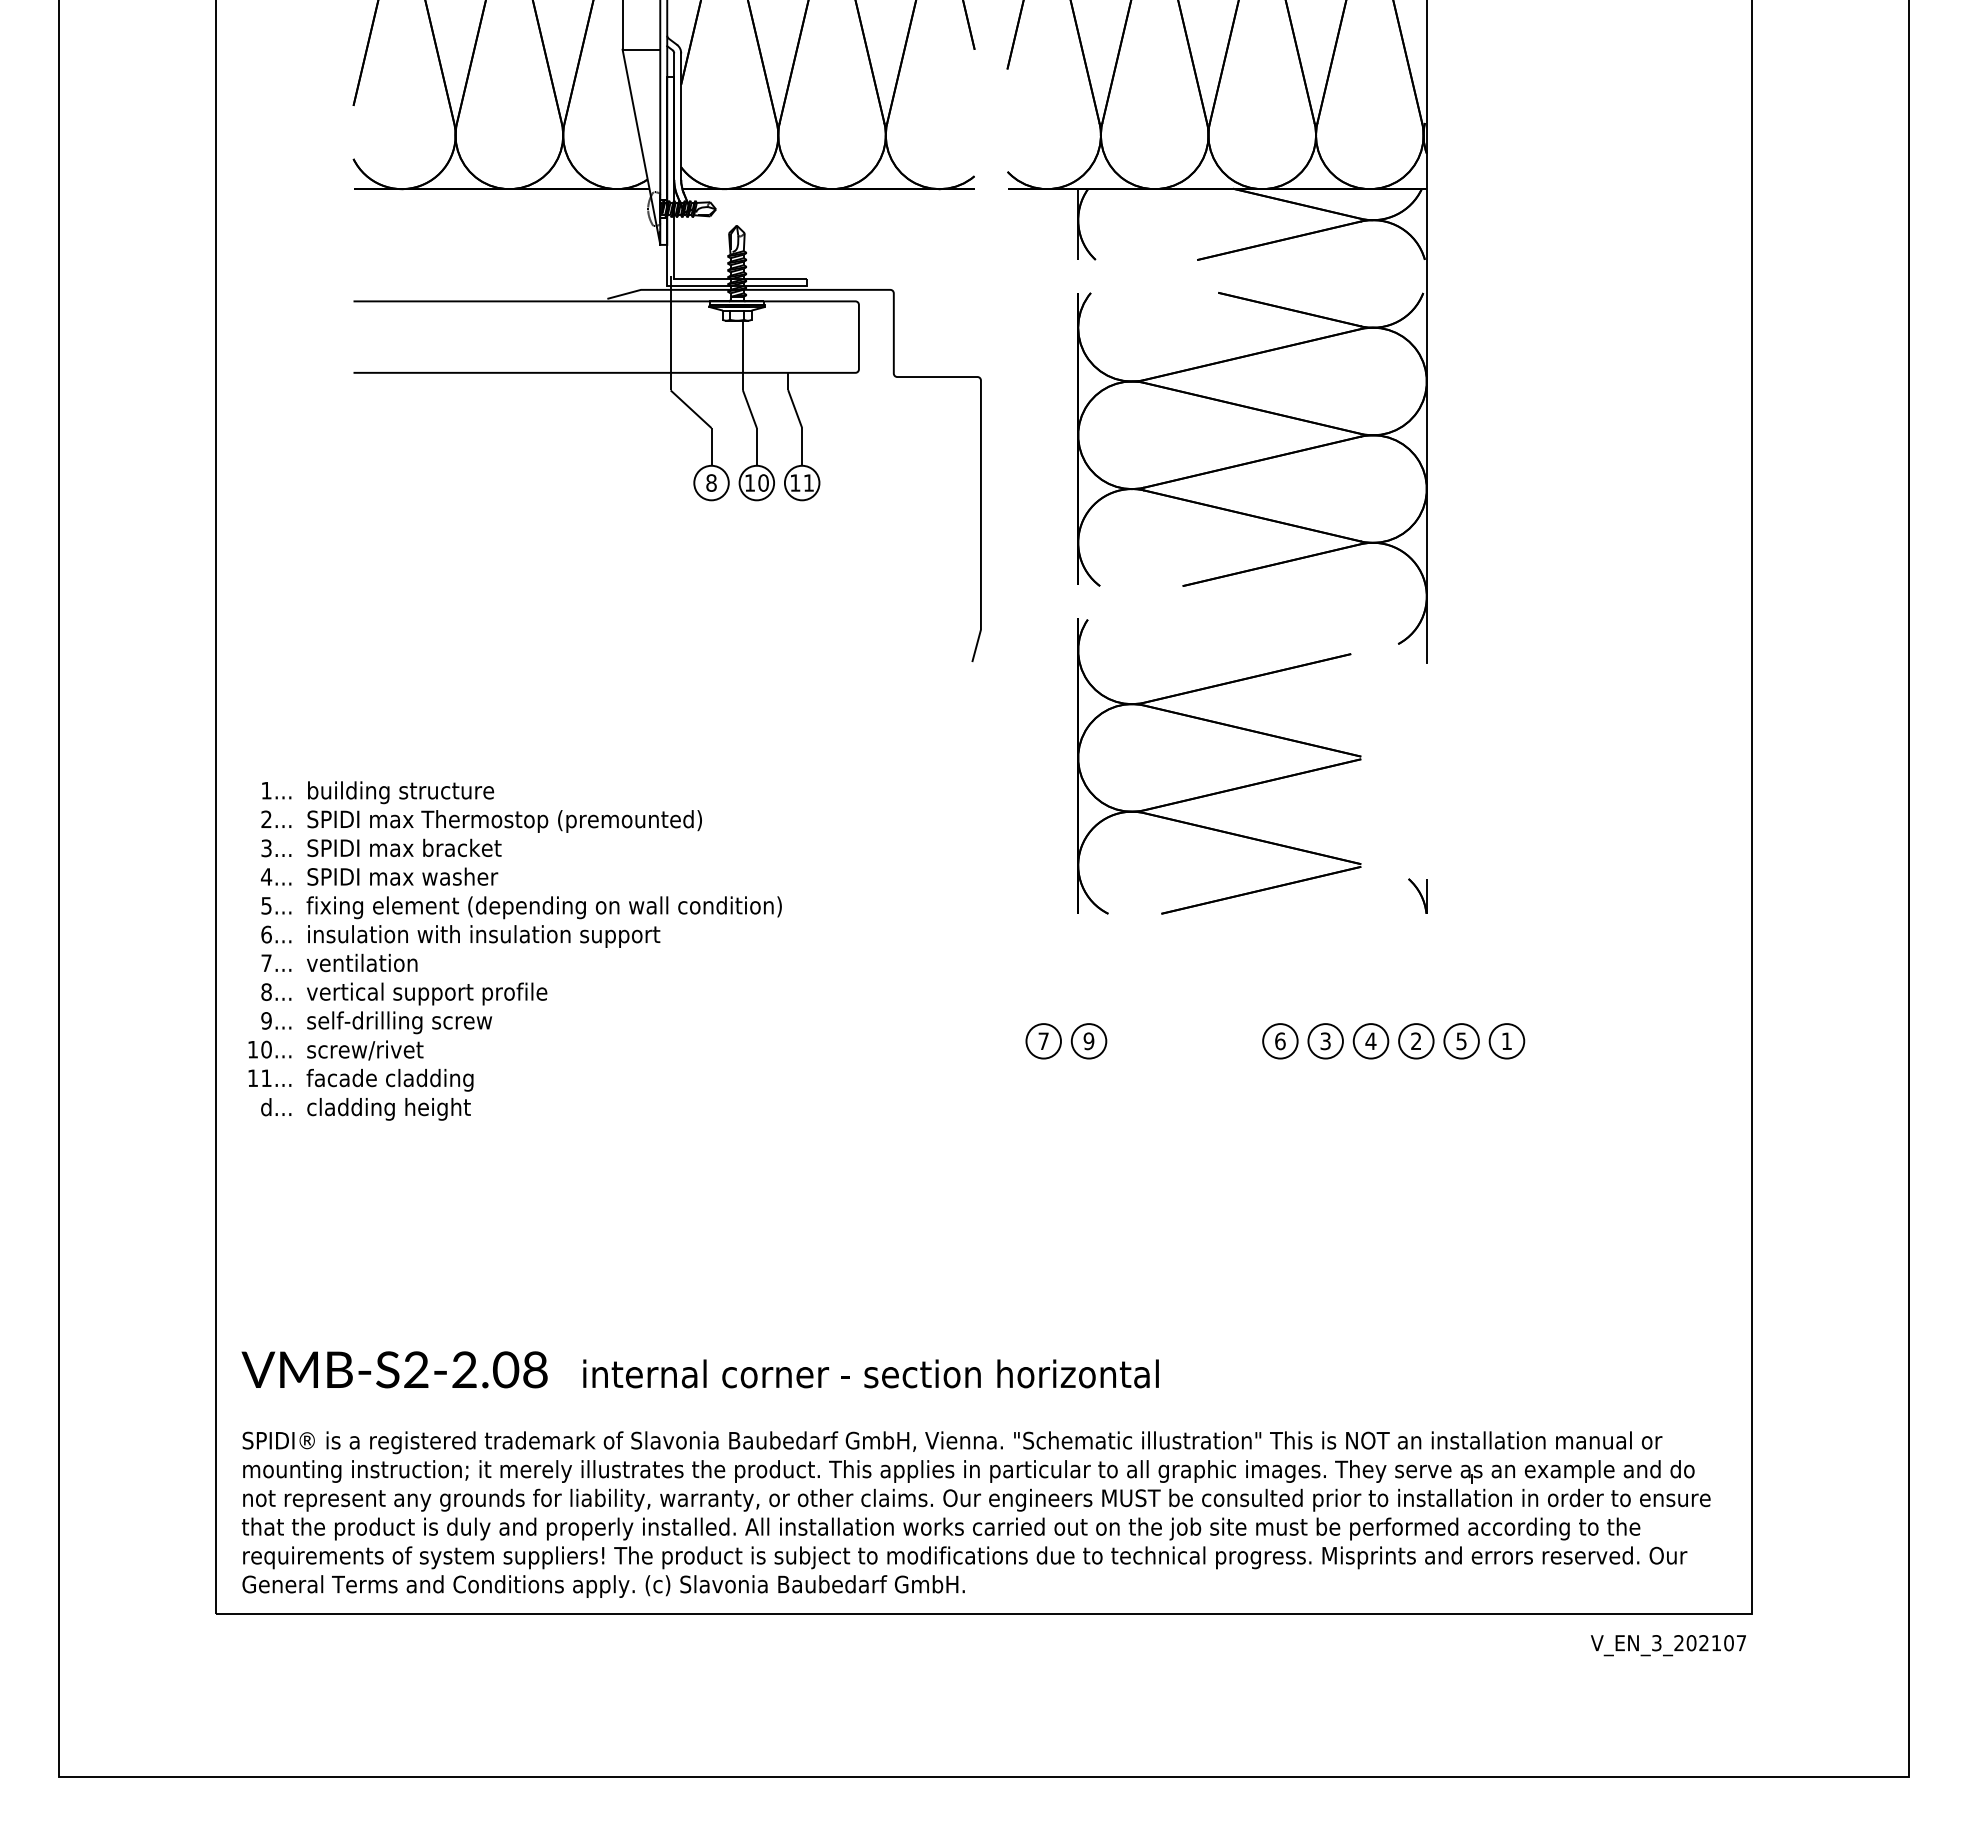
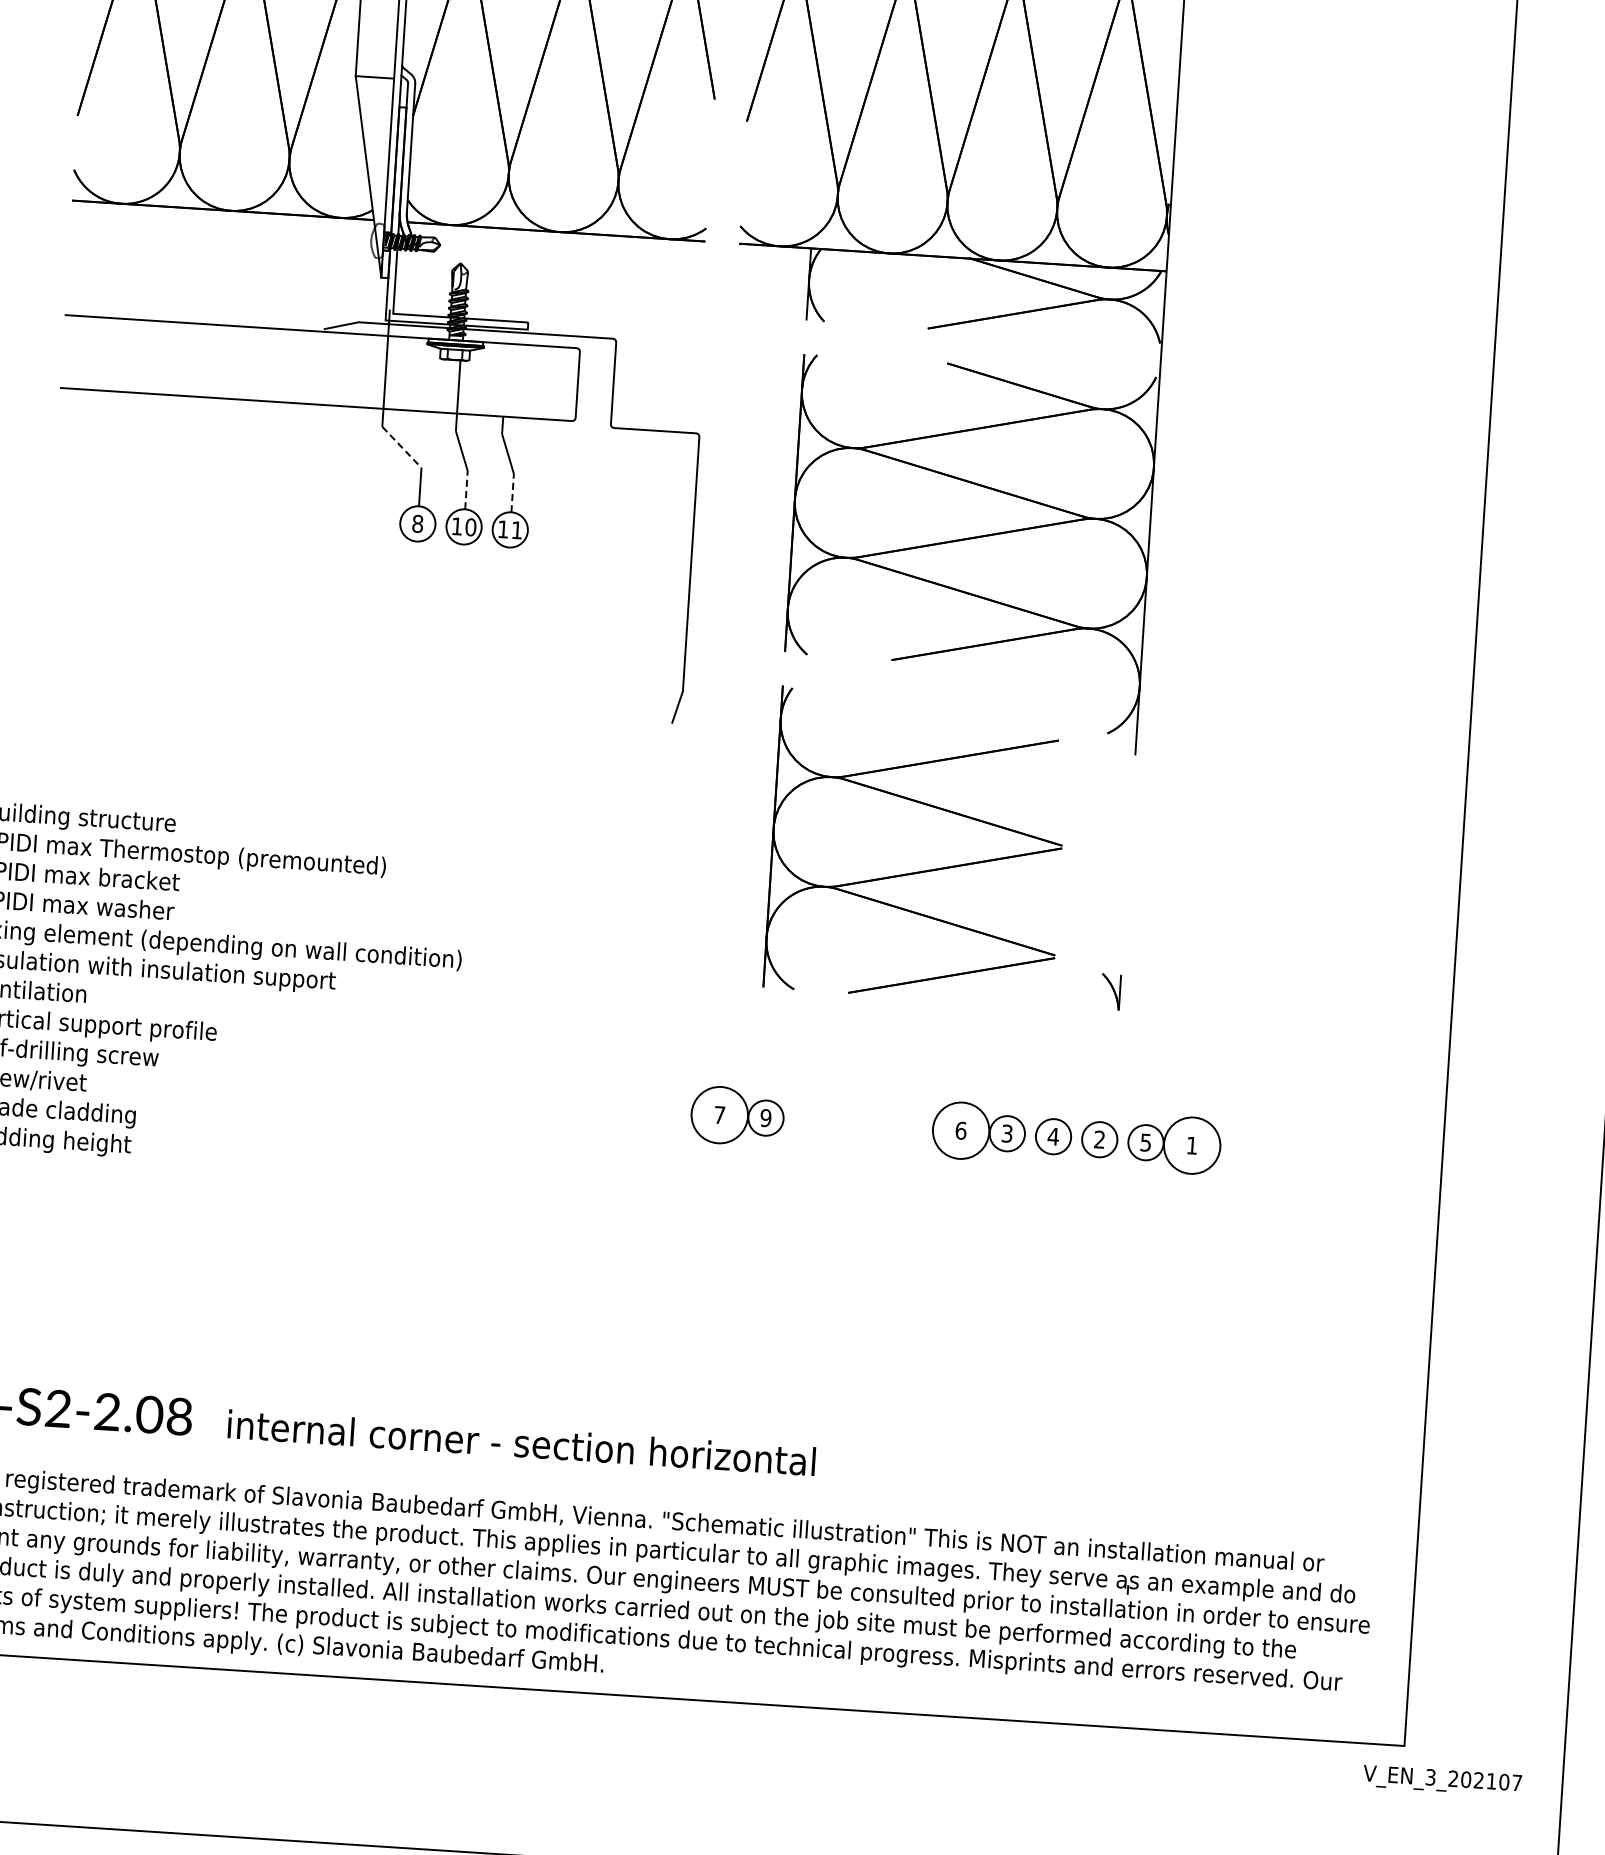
line: (691, 409) -> (402, 447), solid -> dashed
line: (756, 446) -> (466, 489), solid -> dashed
line: (802, 446) -> (513, 492), solid -> dashed
circle: (1043, 1041) -> (719, 1115), size x1.6
circle: (1280, 1041) -> (961, 1130), size x1.6
circle: (1506, 1041) -> (1191, 1145), size x1.6
text: (1668, 1645) -> (1442, 1780), moved

